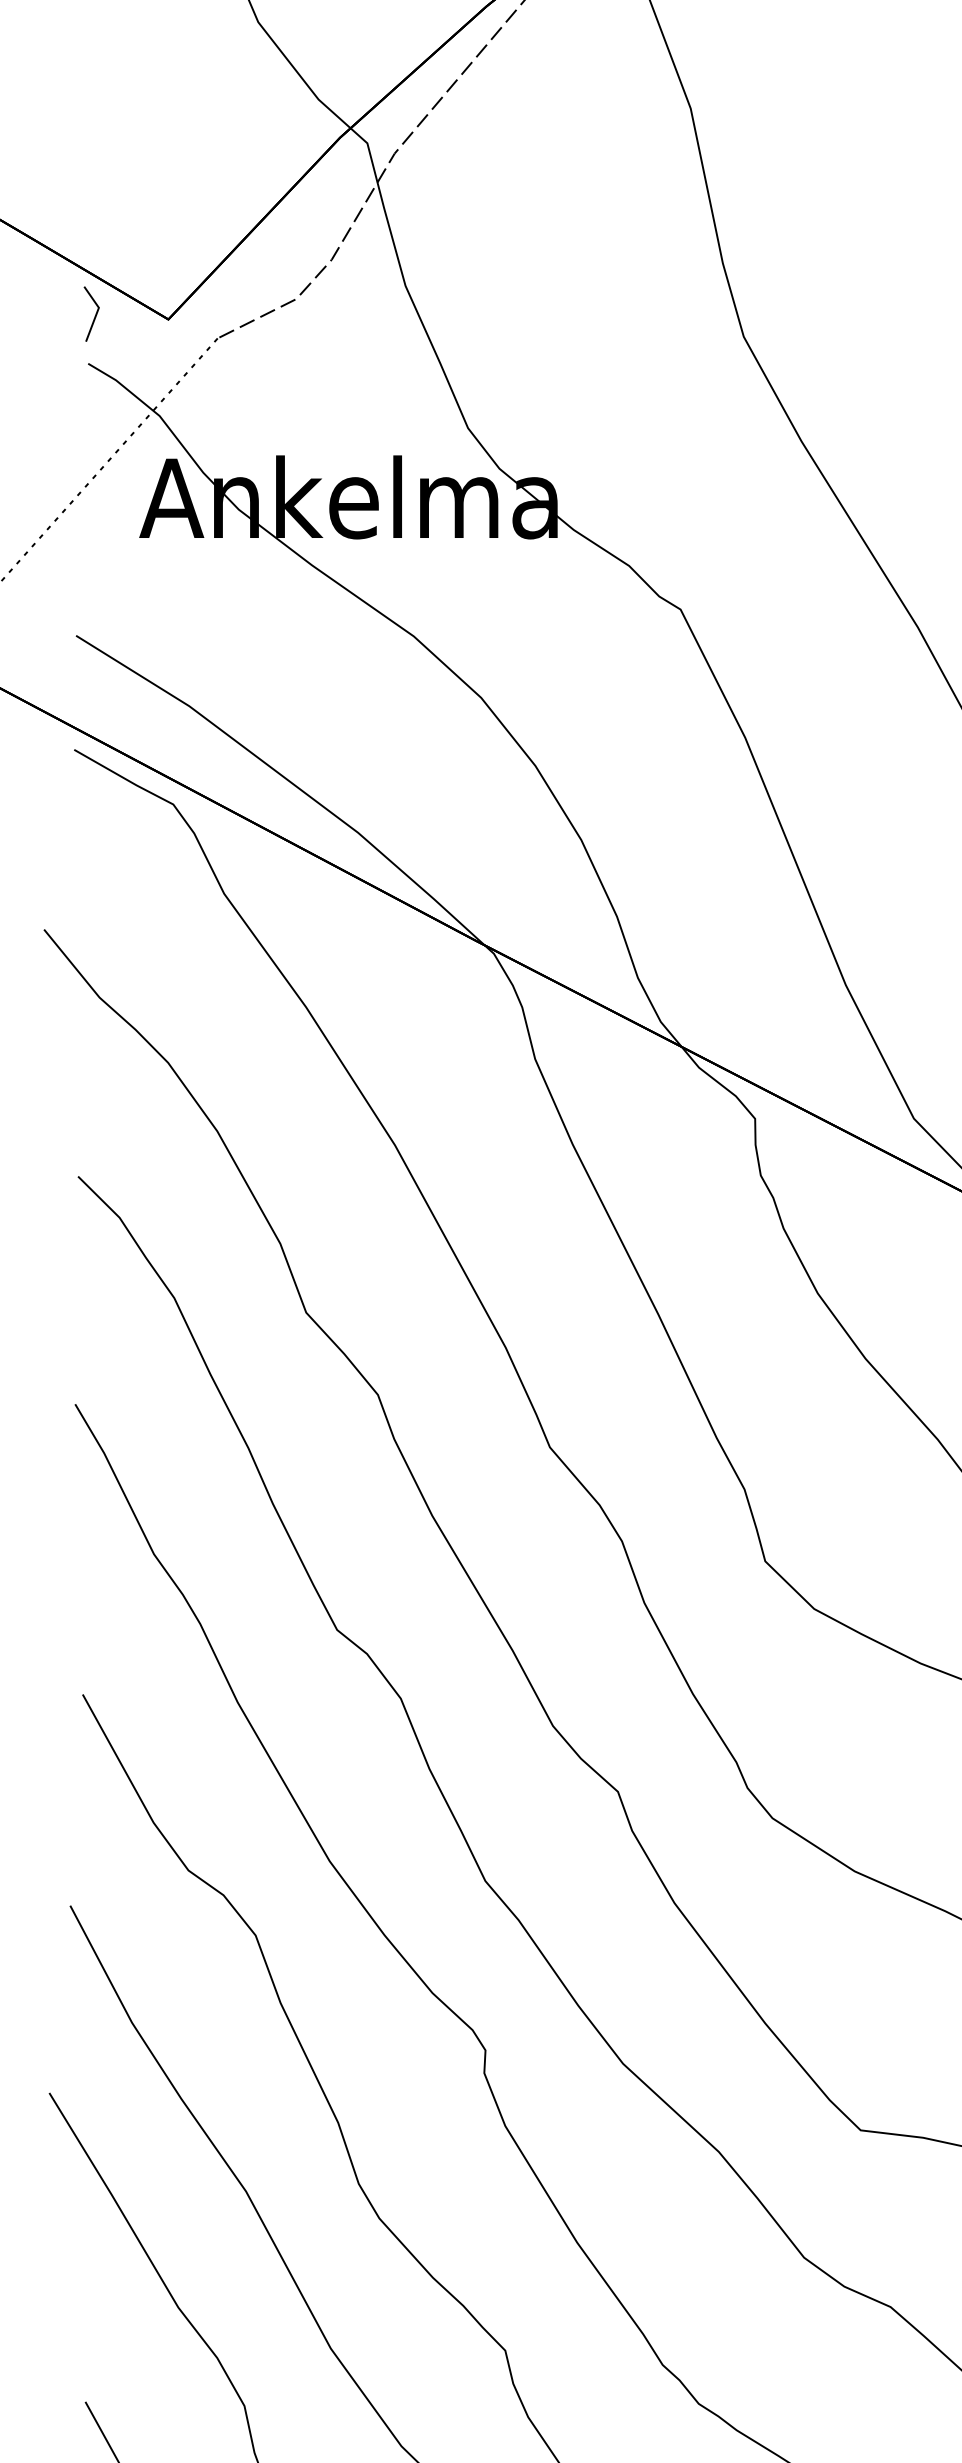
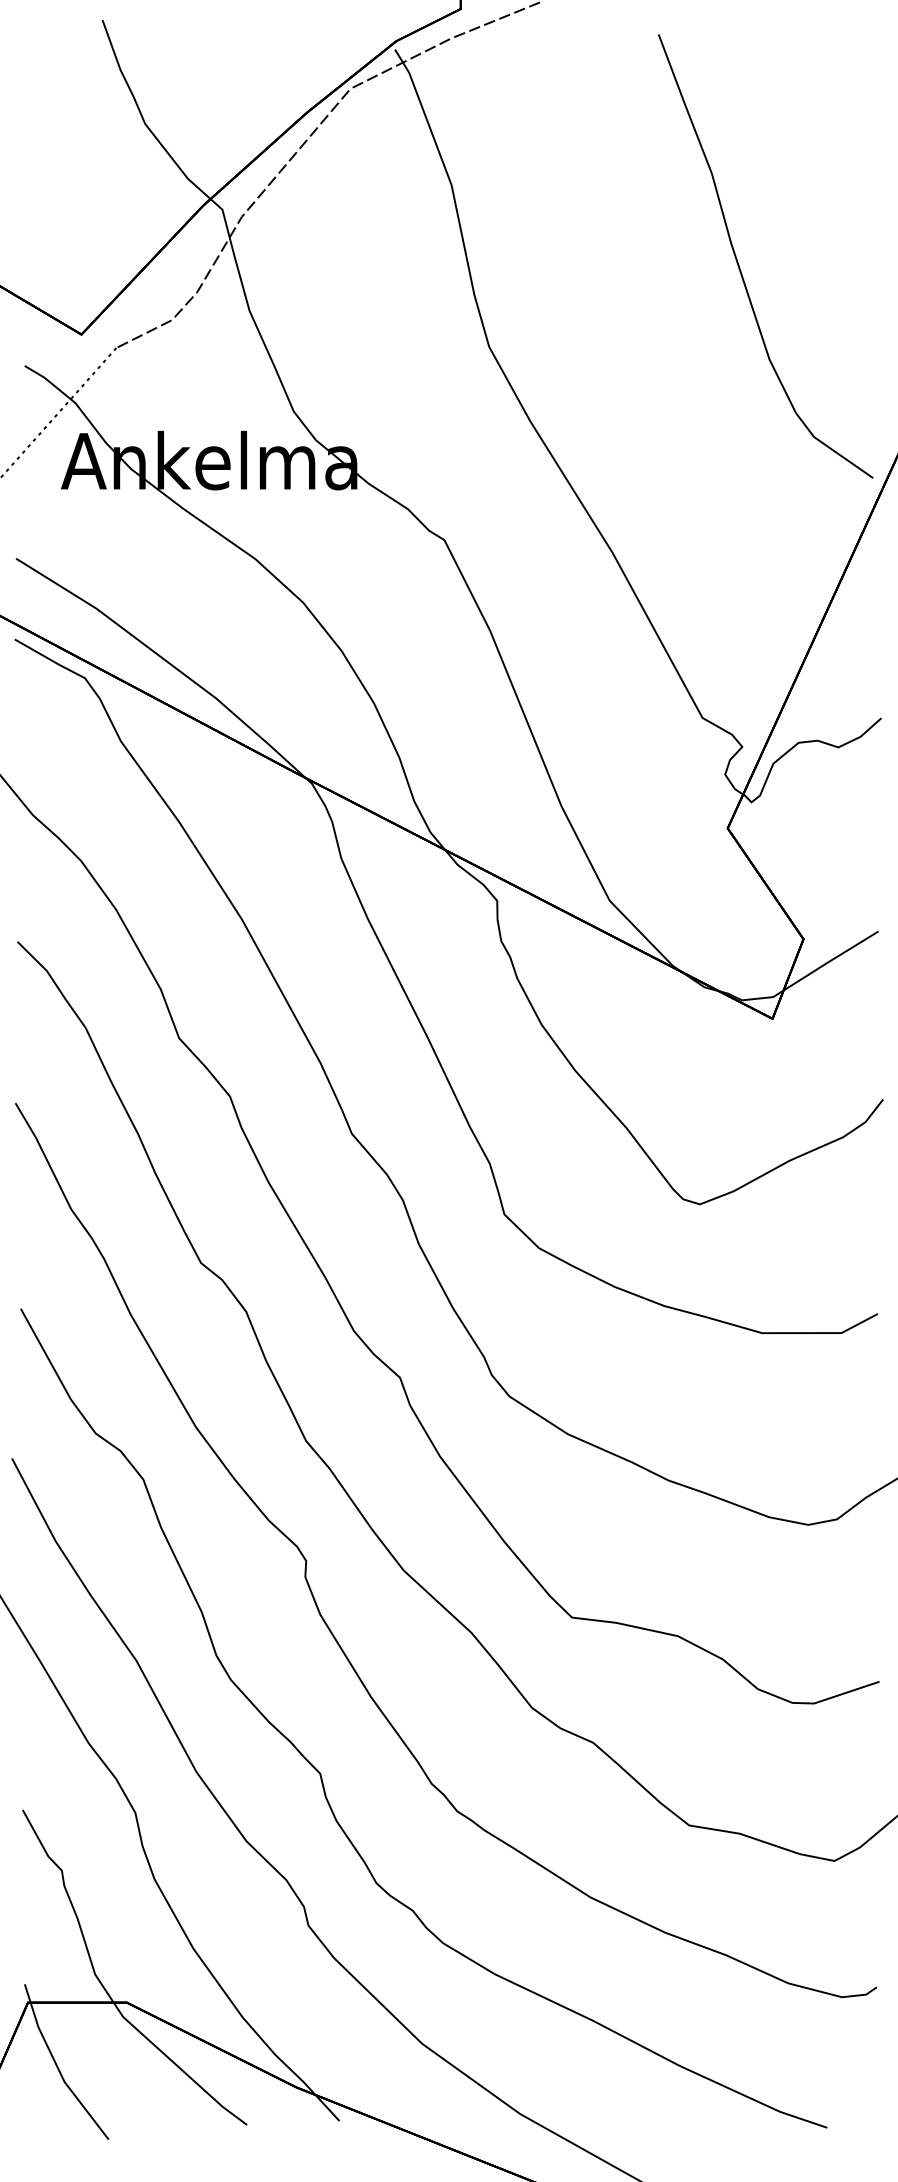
line: (94, 313) -> (29, 330), removed

